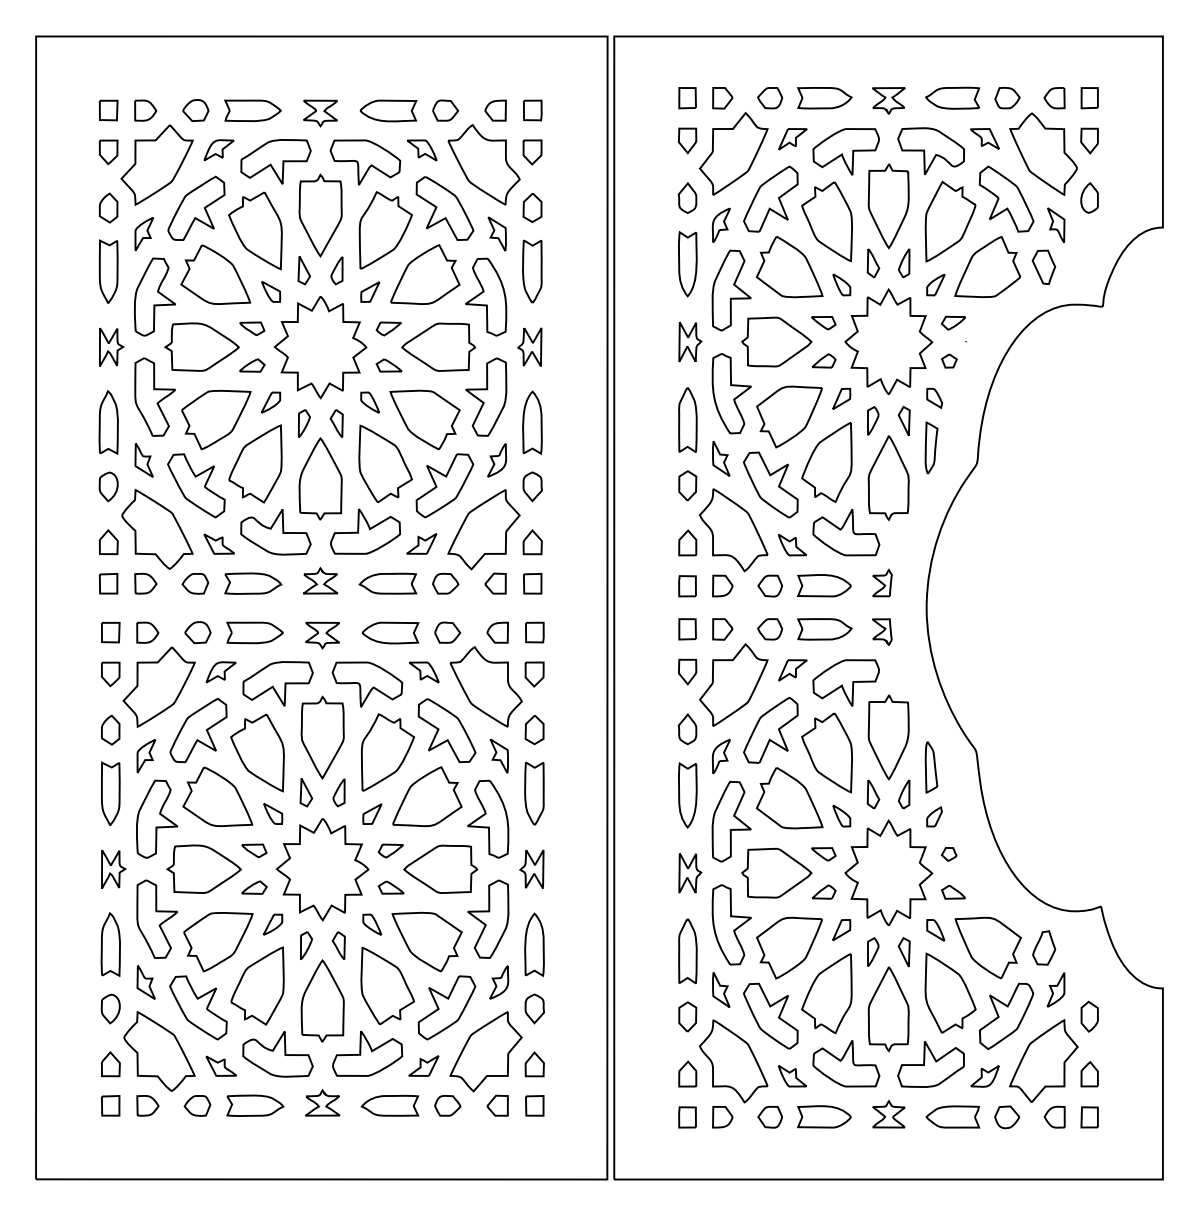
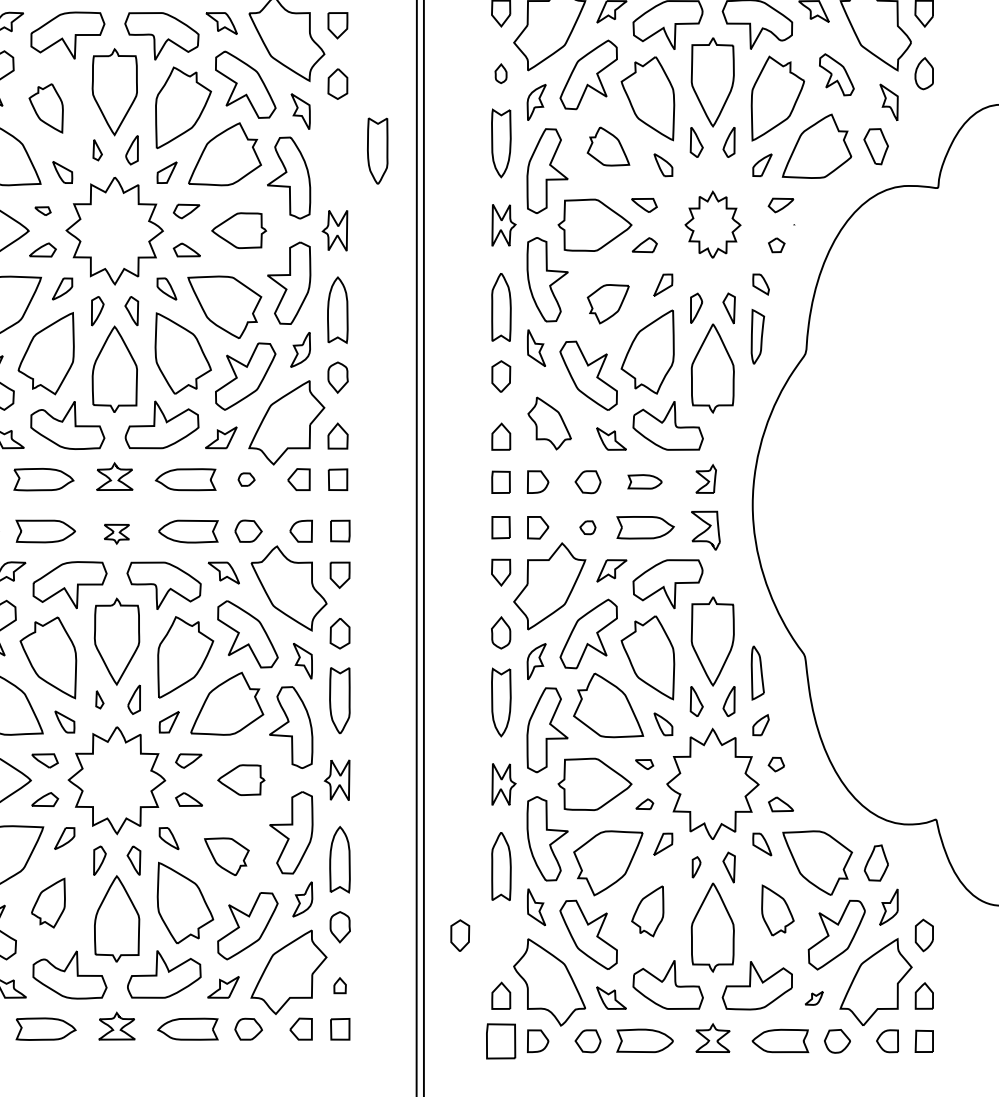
part: (687, 197) -> (501, 73), size x0.6
part: (1006, 198) -> (836, 74), size x0.6
part: (255, 230) -> (46, 107), size x0.6
part: (789, 267) -> (608, 146), size x0.6
part: (304, 270) -> (97, 149), size x0.7
part: (532, 271) -> (377, 151), moved
part: (252, 328) -> (43, 211), size x0.6
part: (888, 341) -> (712, 224), size x0.6
part: (438, 346) -> (238, 229), size x0.7
part: (789, 416) -> (608, 303), size x0.6
part: (733, 530) -> (549, 423), size x0.6
part: (445, 583) -> (246, 479), size x0.6
part: (824, 585) -> (645, 481), size x0.6
part: (769, 629) -> (587, 527), size x0.6
part: (882, 631) -> (706, 529), size x1.4
part: (322, 635) -> (116, 534), size x0.7
part: (306, 792) -> (99, 699), size x0.6
part: (823, 854) -> (644, 764), size x0.7
part: (440, 868) -> (241, 779), size x0.6
part: (823, 891) -> (644, 803), size x0.7
part: (426, 941) -> (226, 856), size x0.6
part: (873, 951) -> (696, 866), size x0.7
part: (257, 985) -> (48, 902), size x0.6
part: (950, 992) -> (777, 909), size x0.6
part: (826, 993) -> (647, 911), size x0.6
part: (687, 1016) -> (459, 935), moved
part: (534, 1064) -> (339, 985), size x0.6
part: (984, 1076) -> (813, 998), size x0.6
part: (687, 1117) -> (501, 1041), size x1.6

